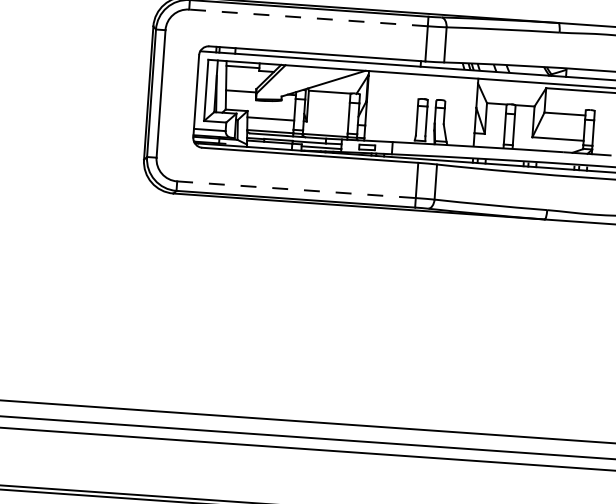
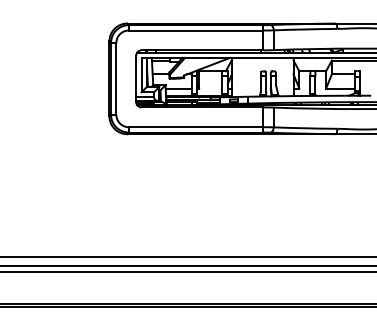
line: (307, 17) -> (195, 30), dashed -> solid
line: (297, 190) -> (196, 127), dashed -> solid

